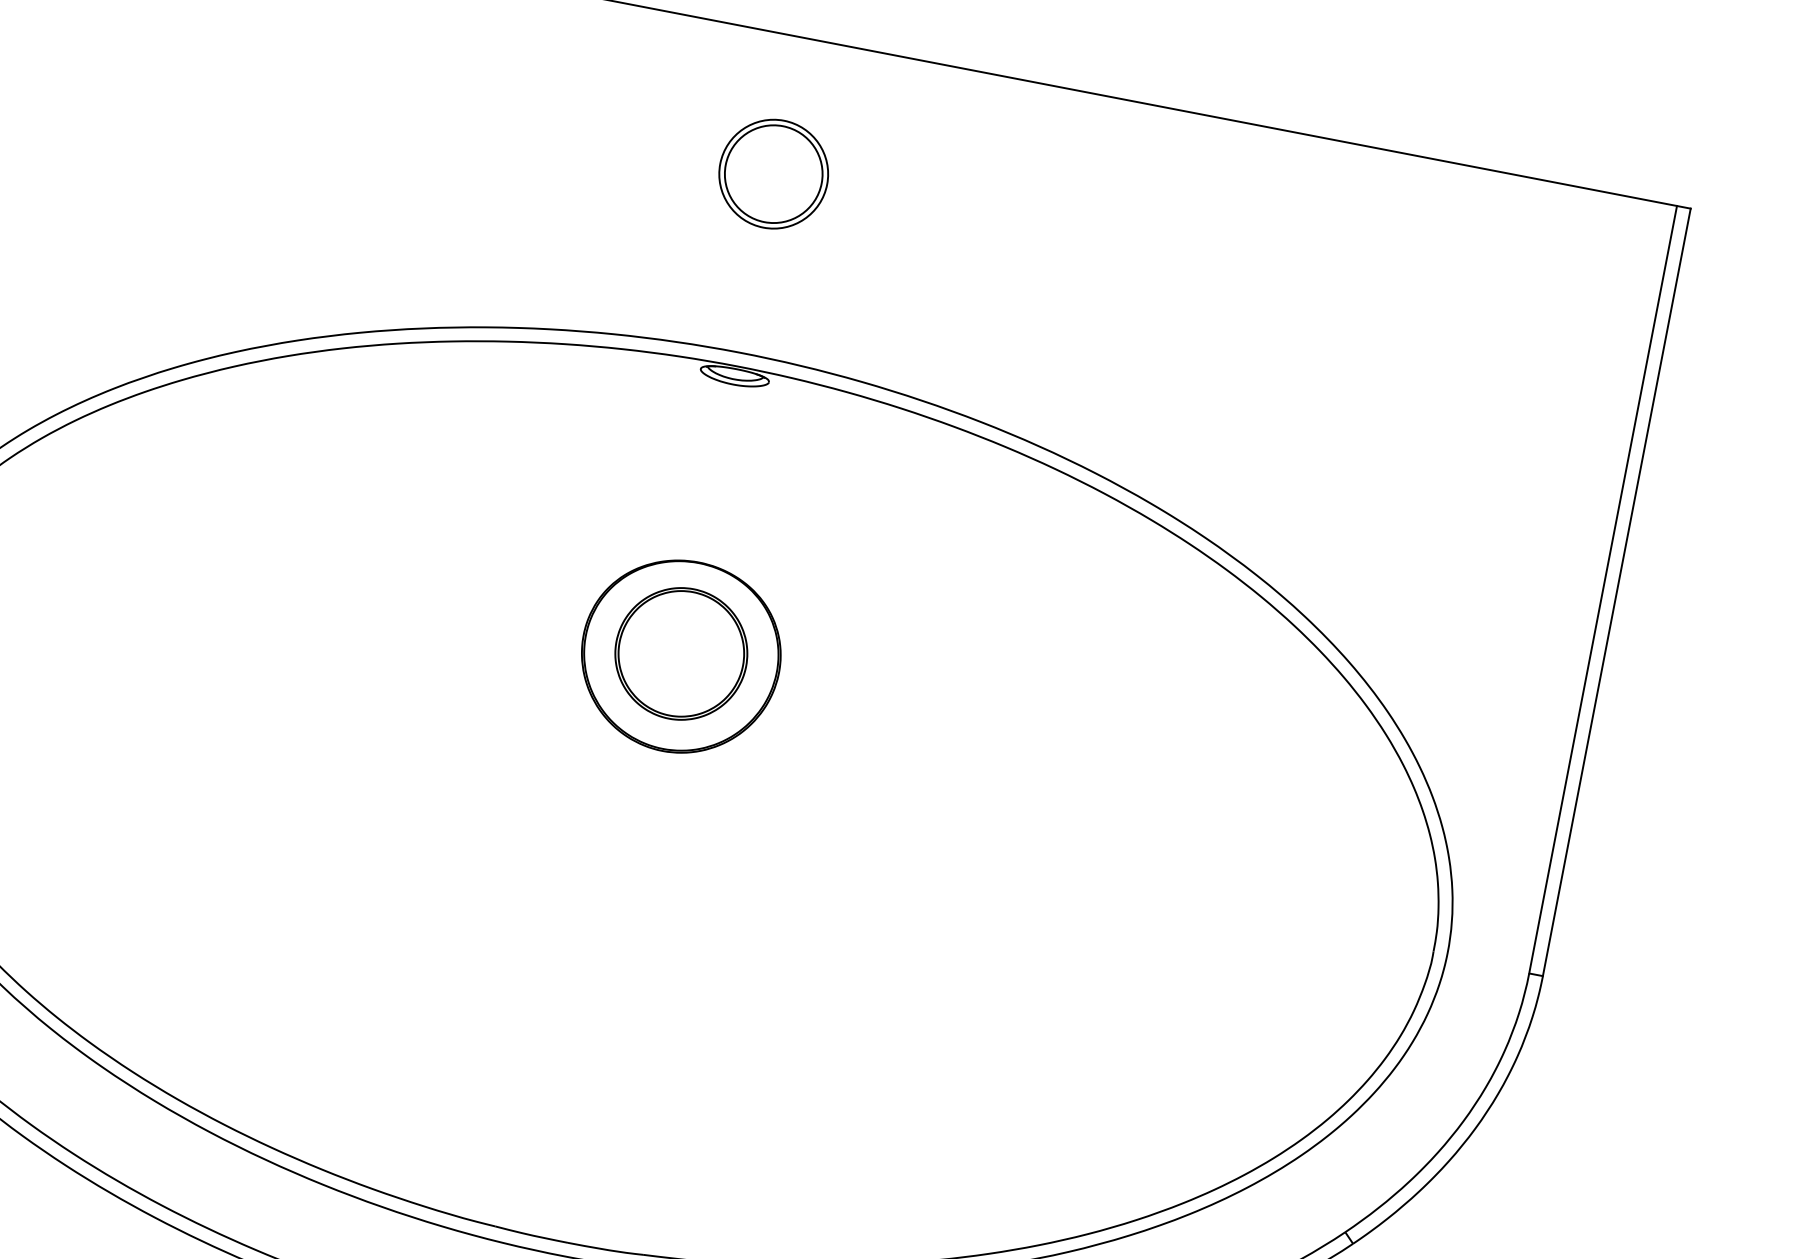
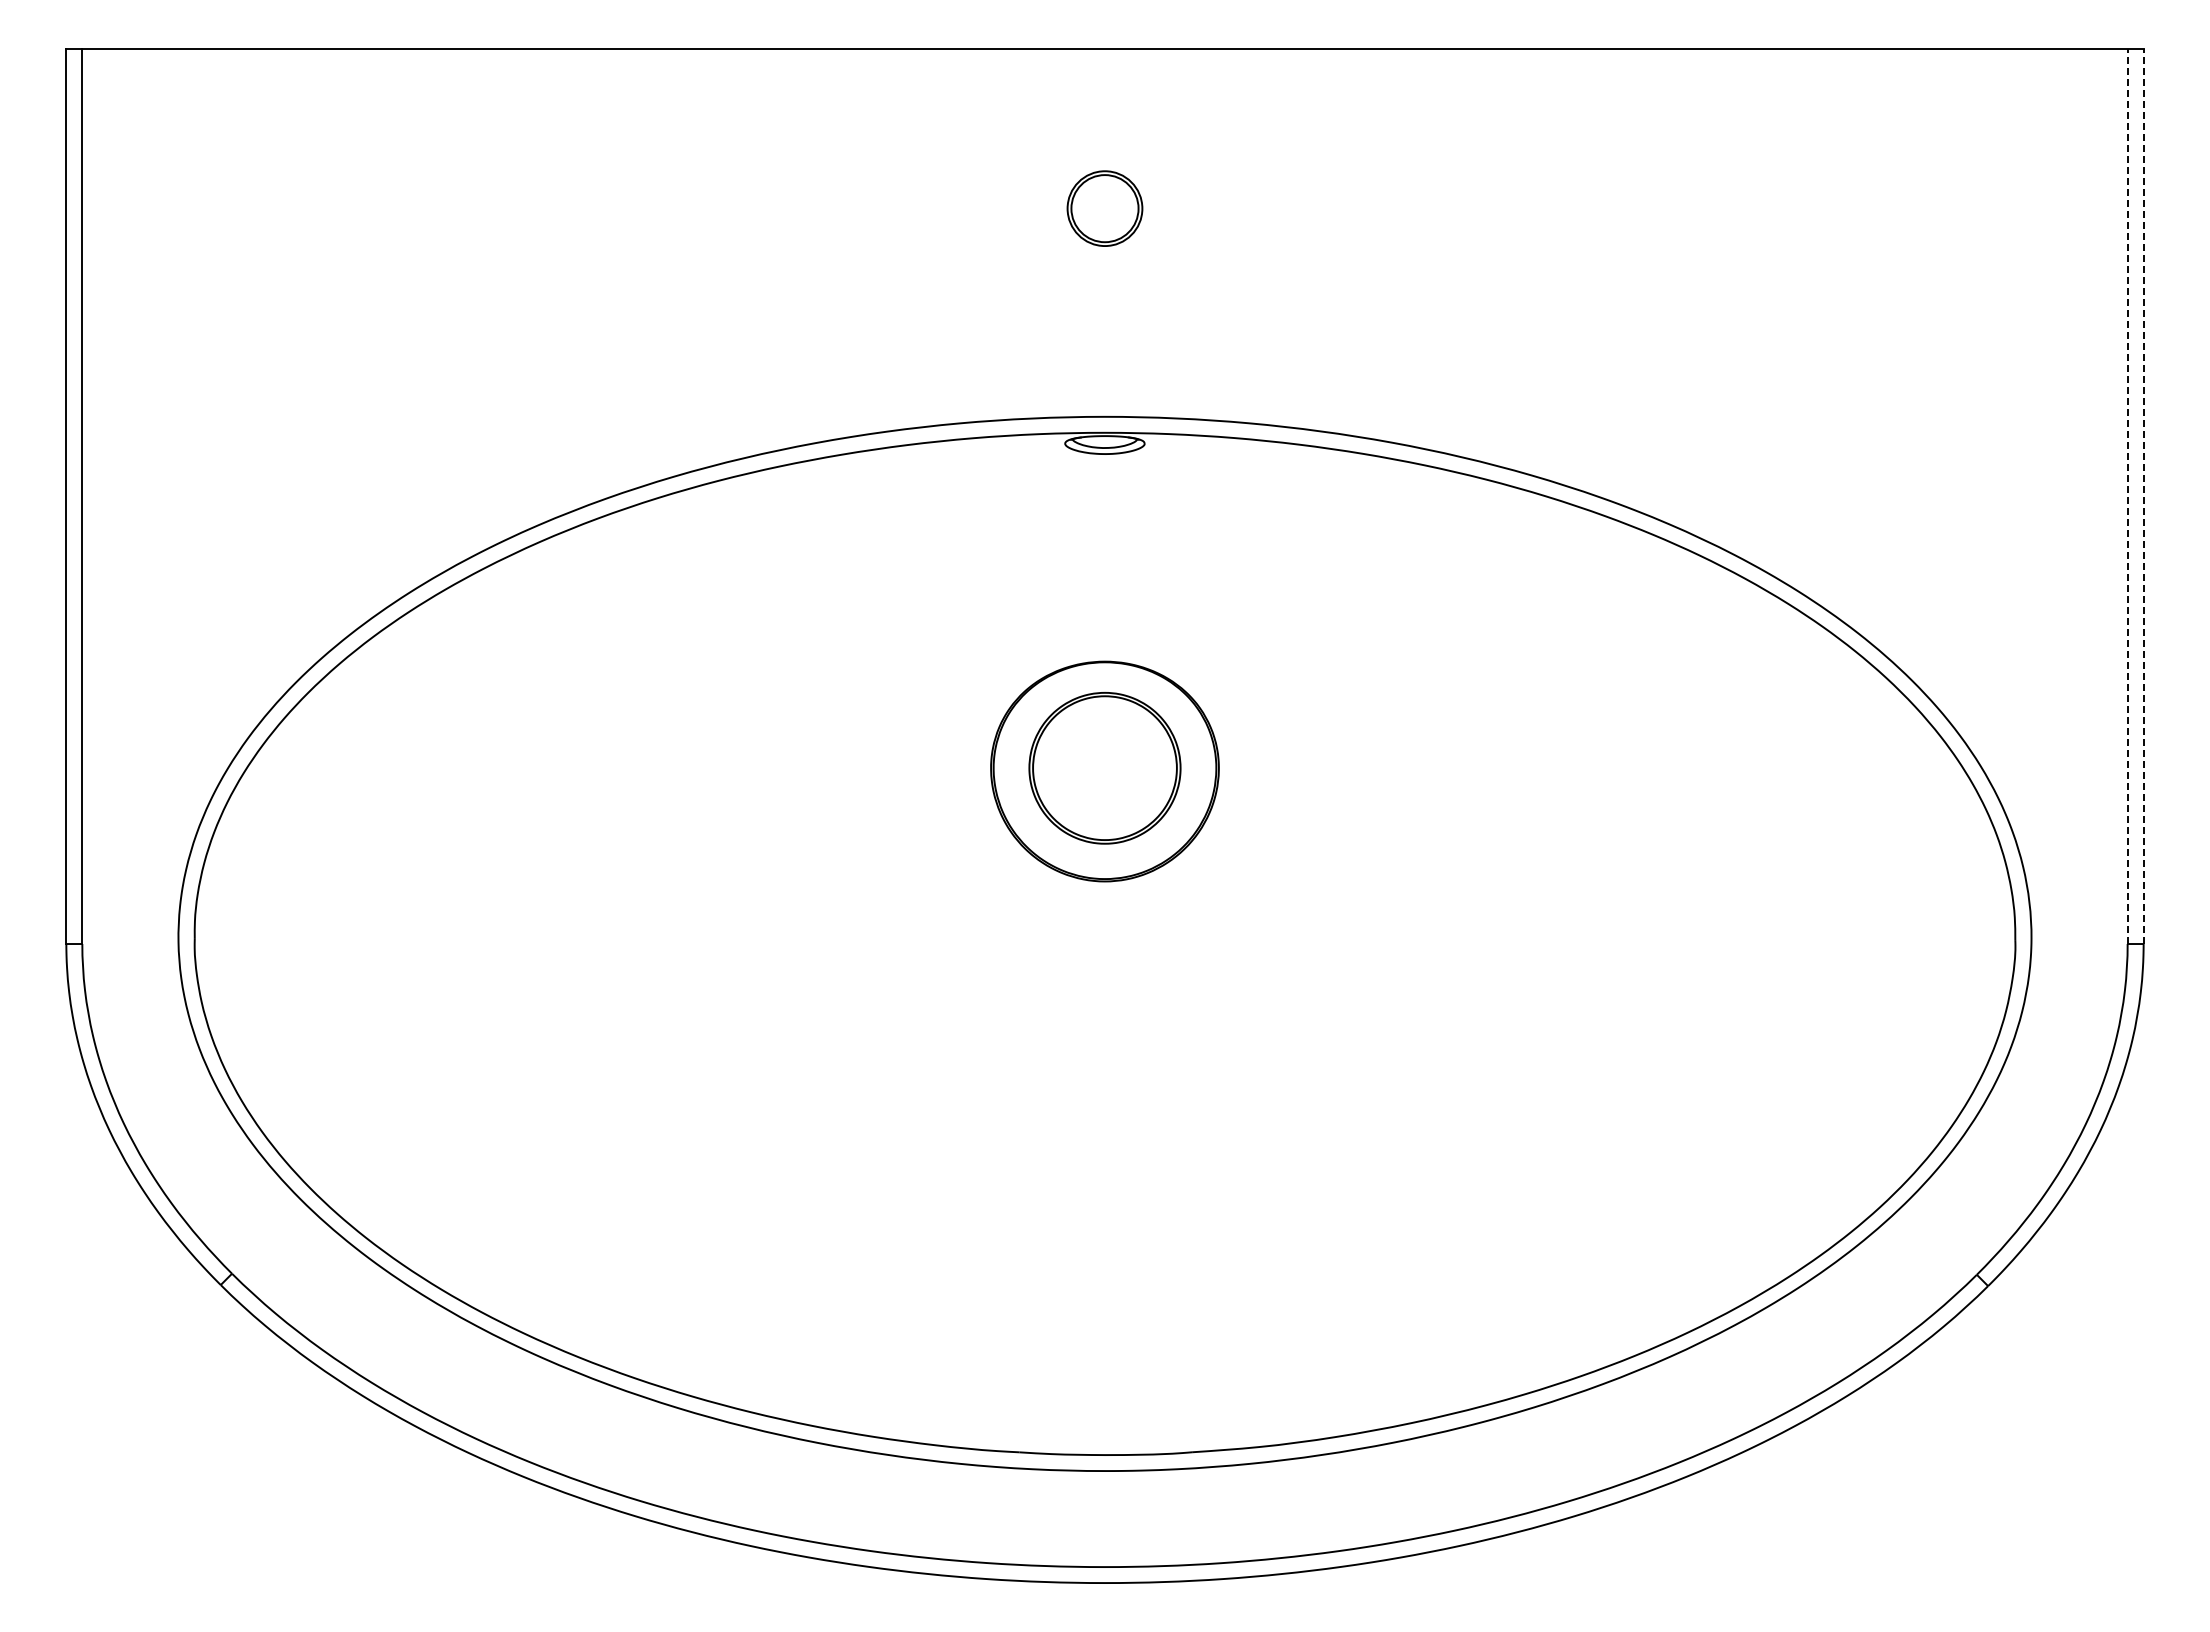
part: (773, 173) -> (1104, 208), size x0.6
line: (1602, 589) -> (2127, 496), solid -> dashed
line: (1616, 592) -> (2143, 496), solid -> dashed

